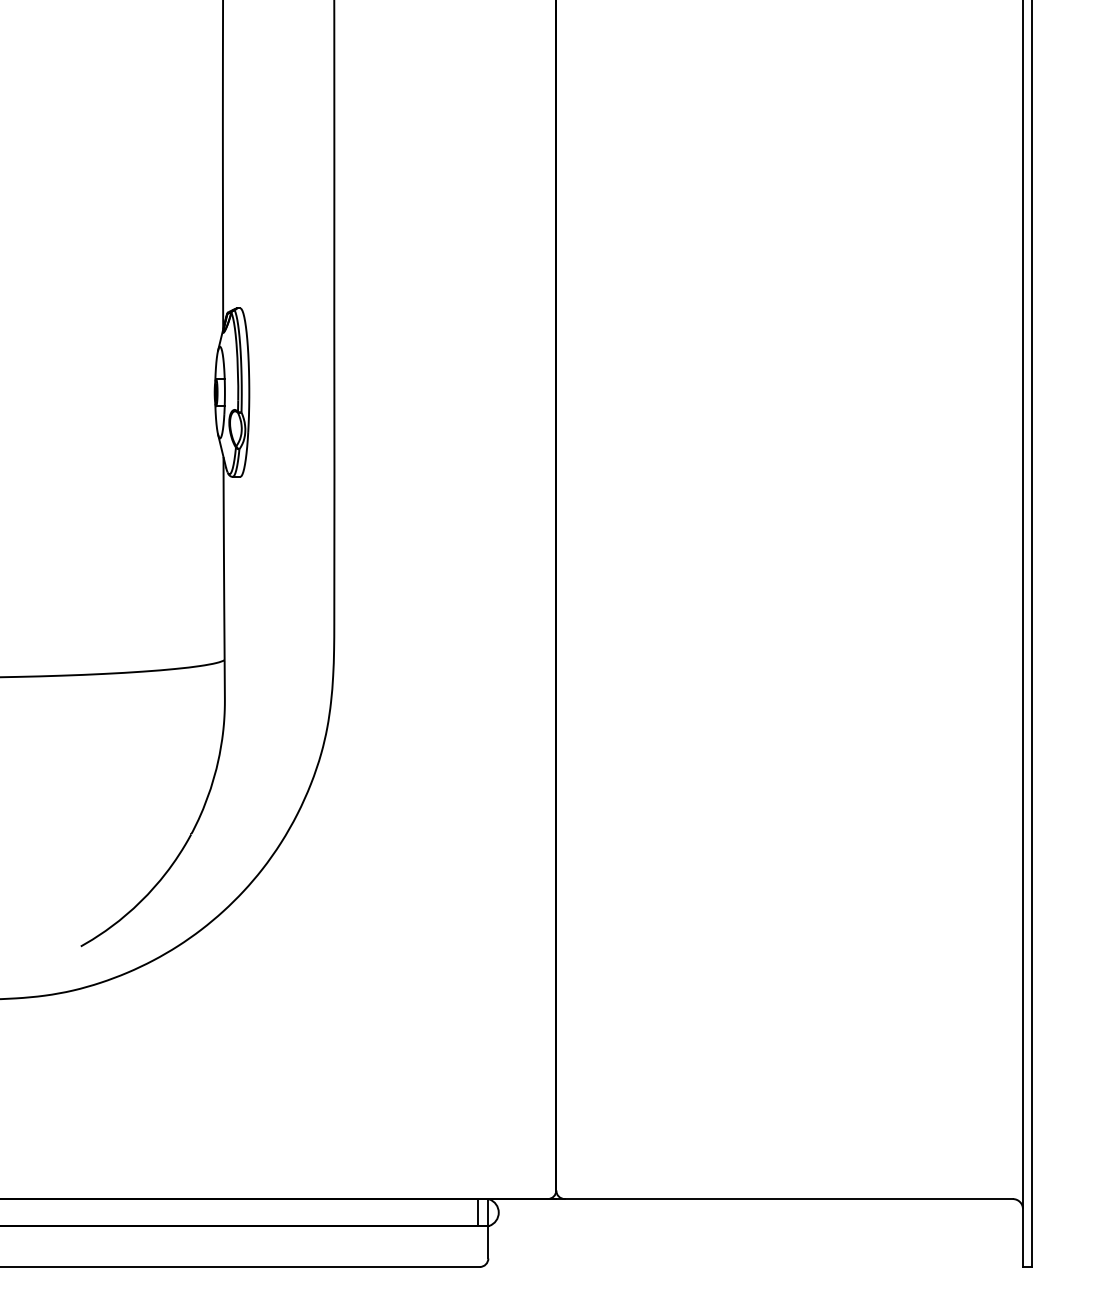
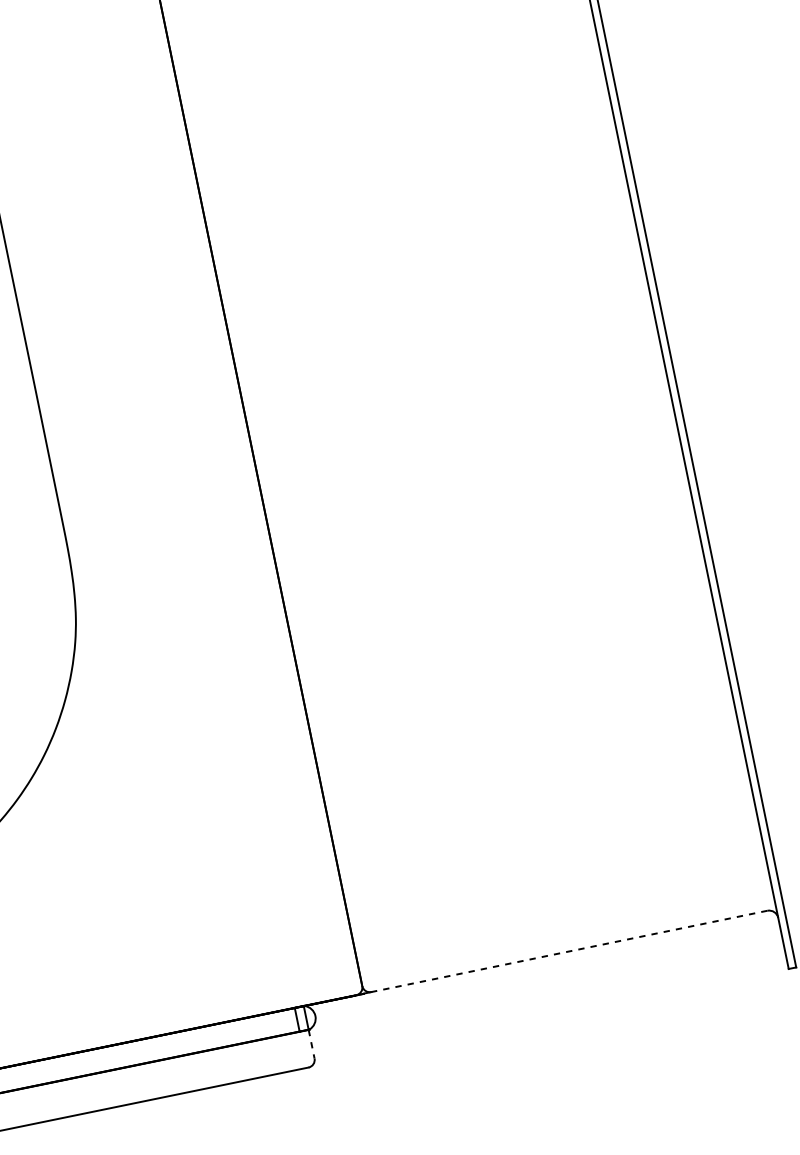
line: (788, 1199) -> (569, 951), solid -> dashed
line: (488, 1242) -> (311, 1044), solid -> dashed

